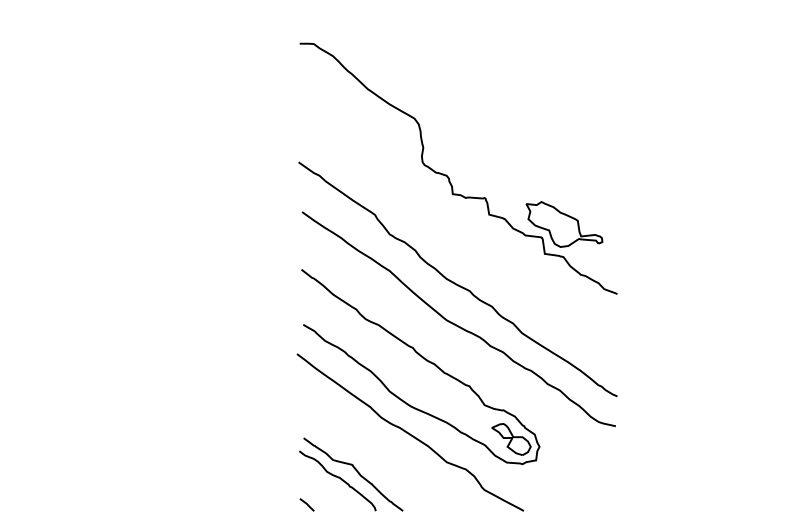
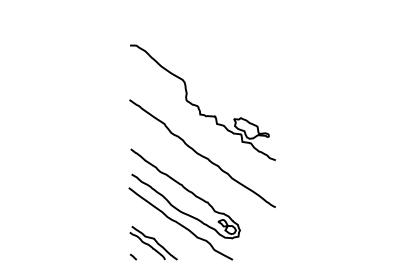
curve: (455, 322) -> (201, 173), removed

